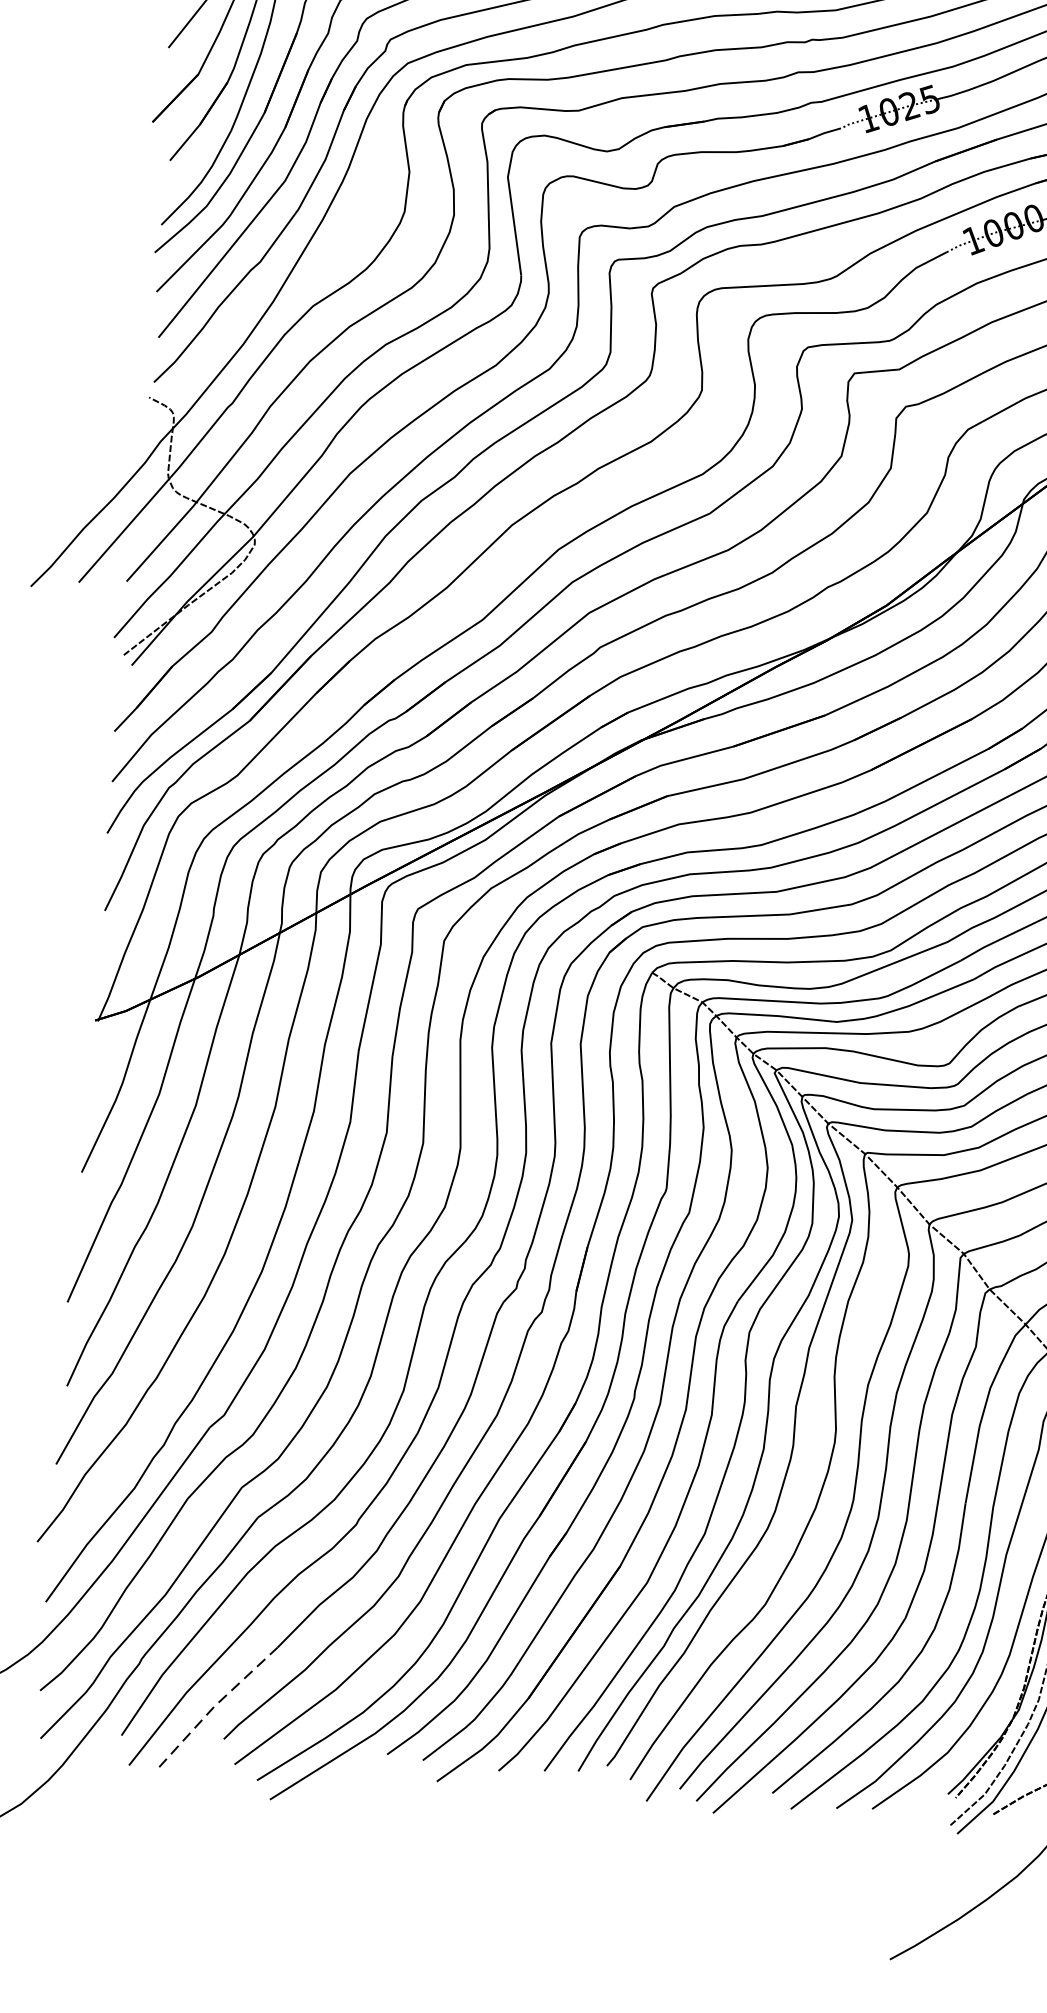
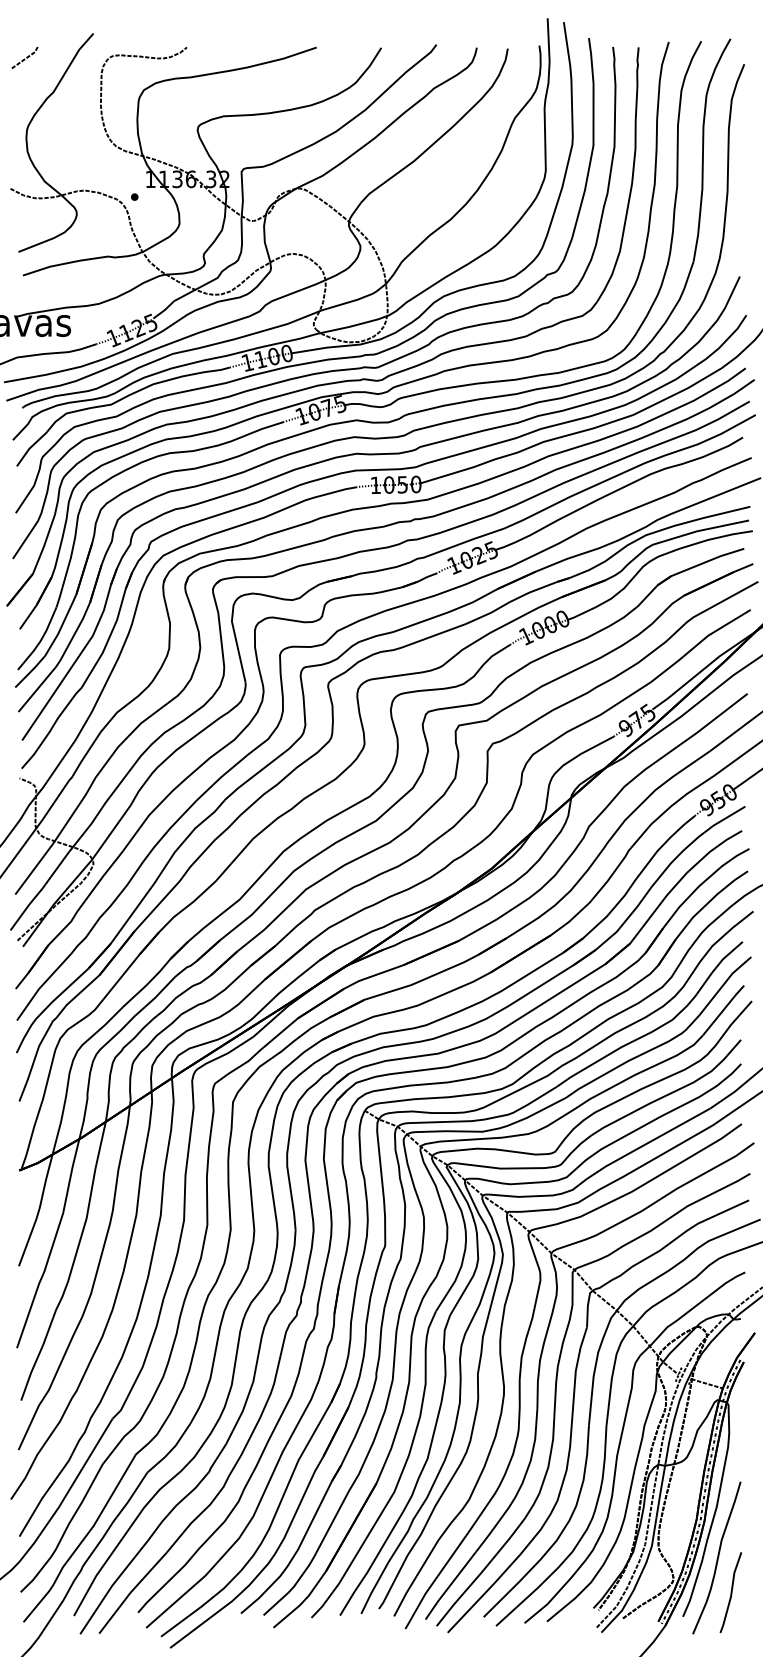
line: (216, 1706) -> (131, 1592), dashed -> solid

